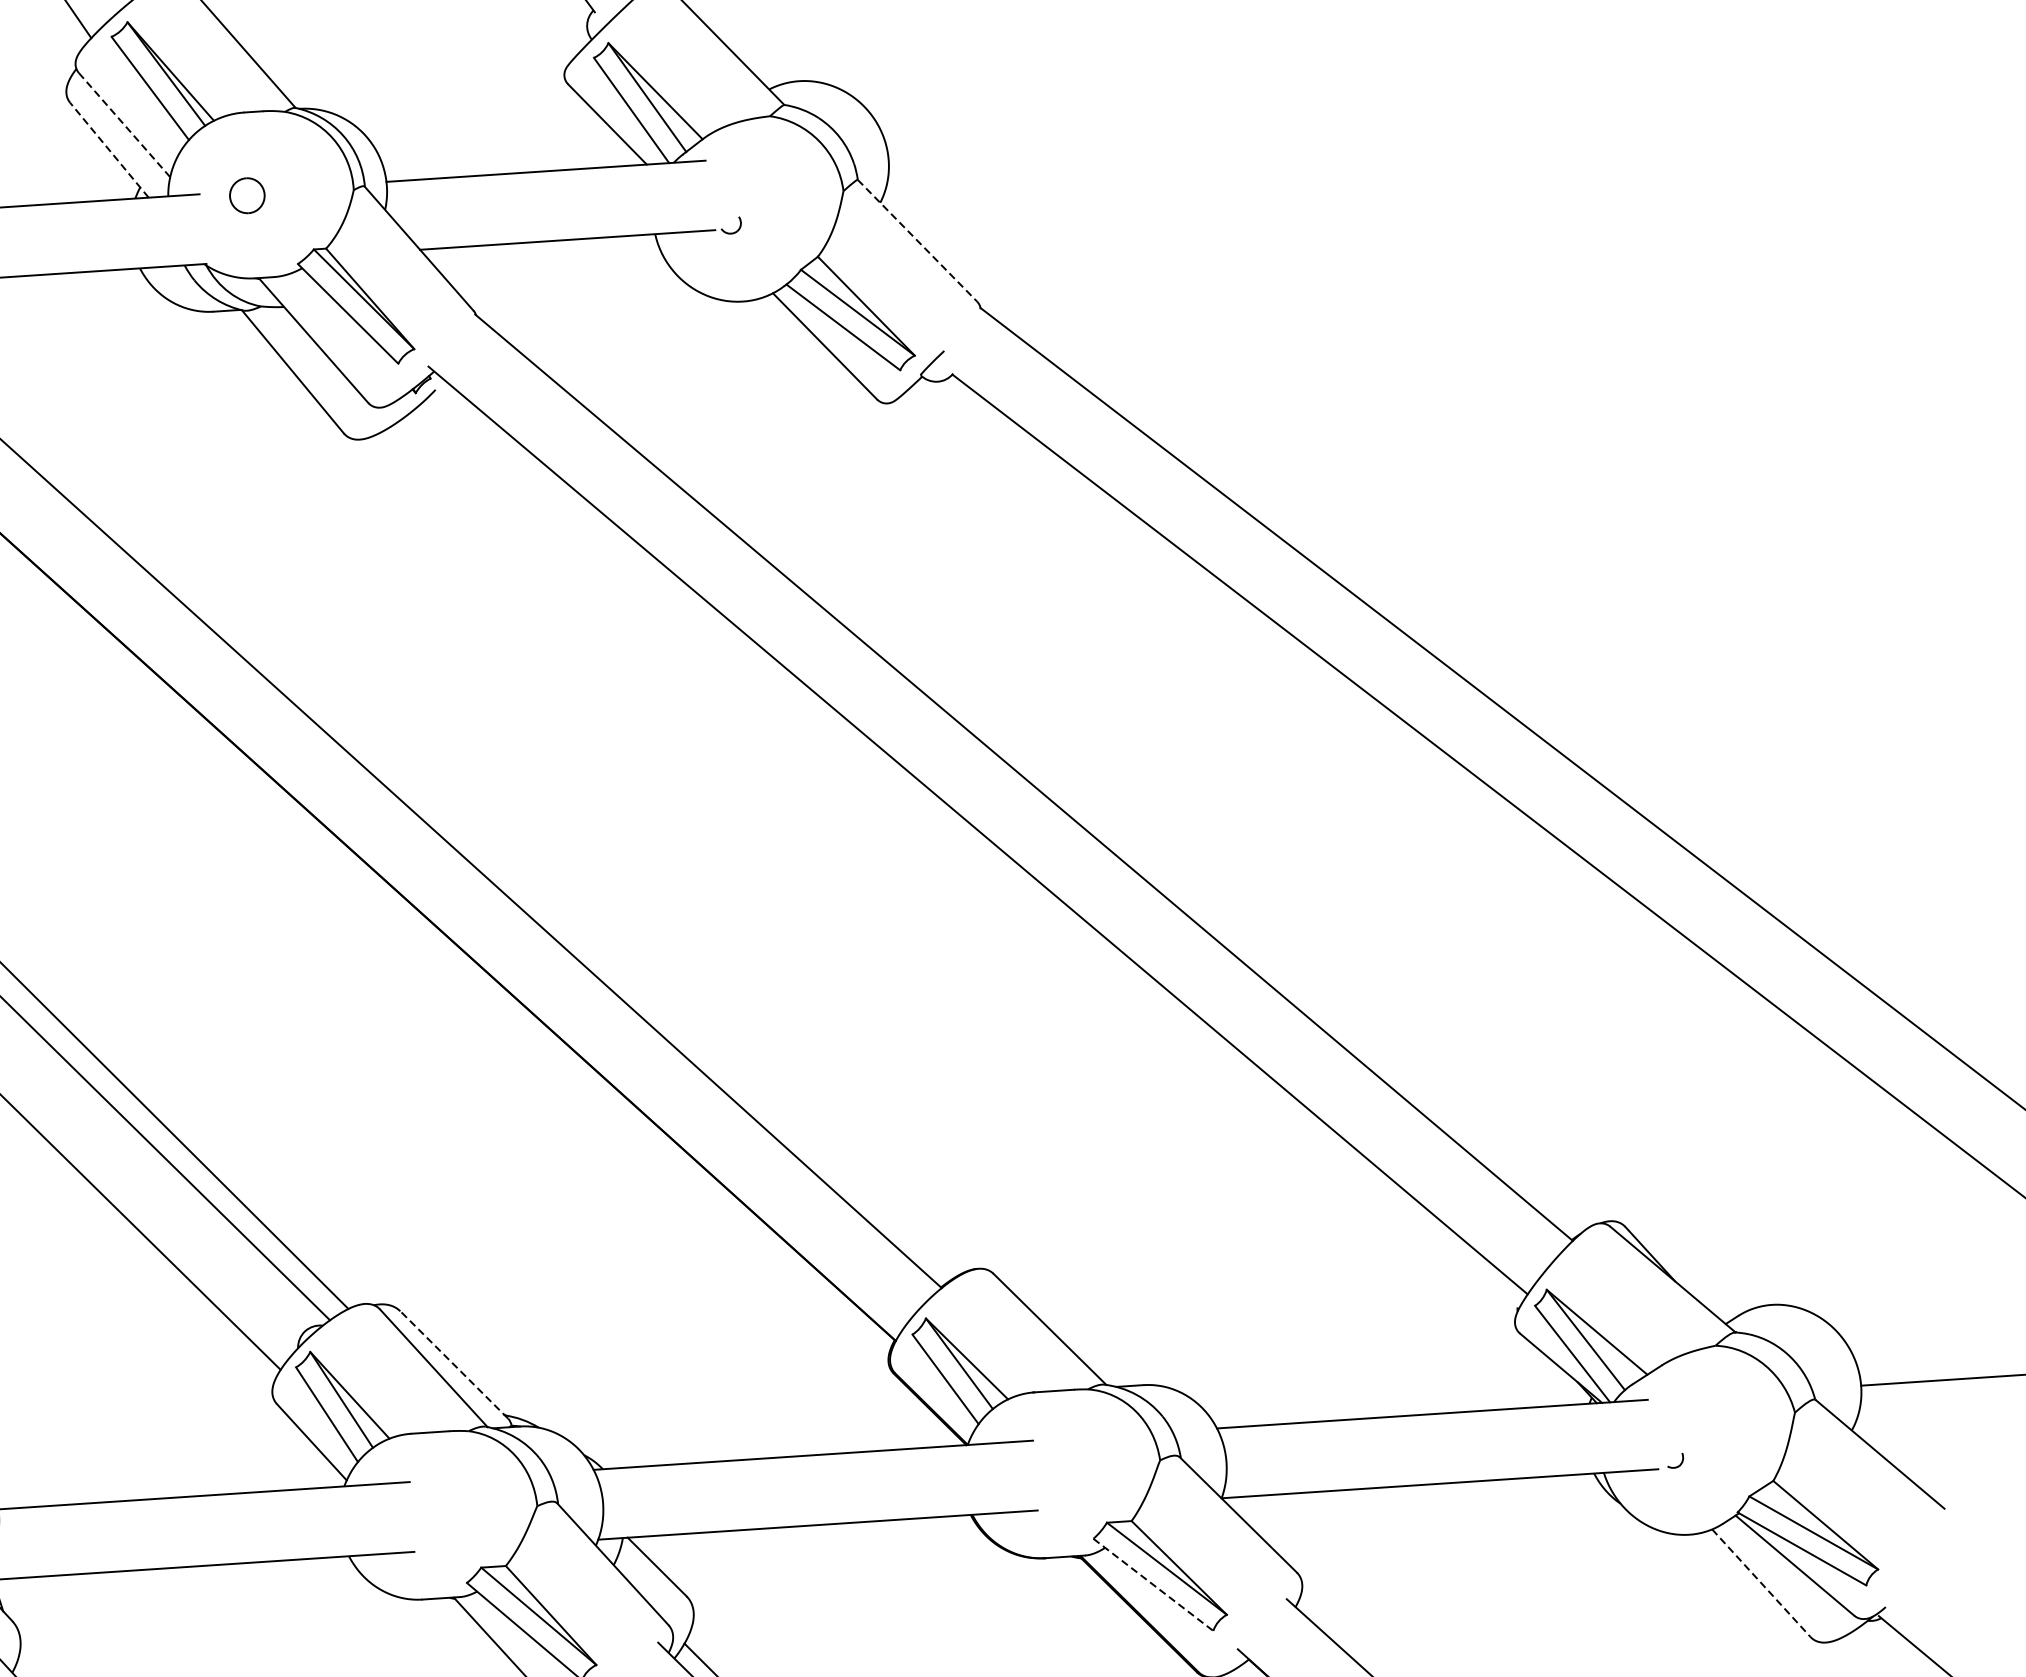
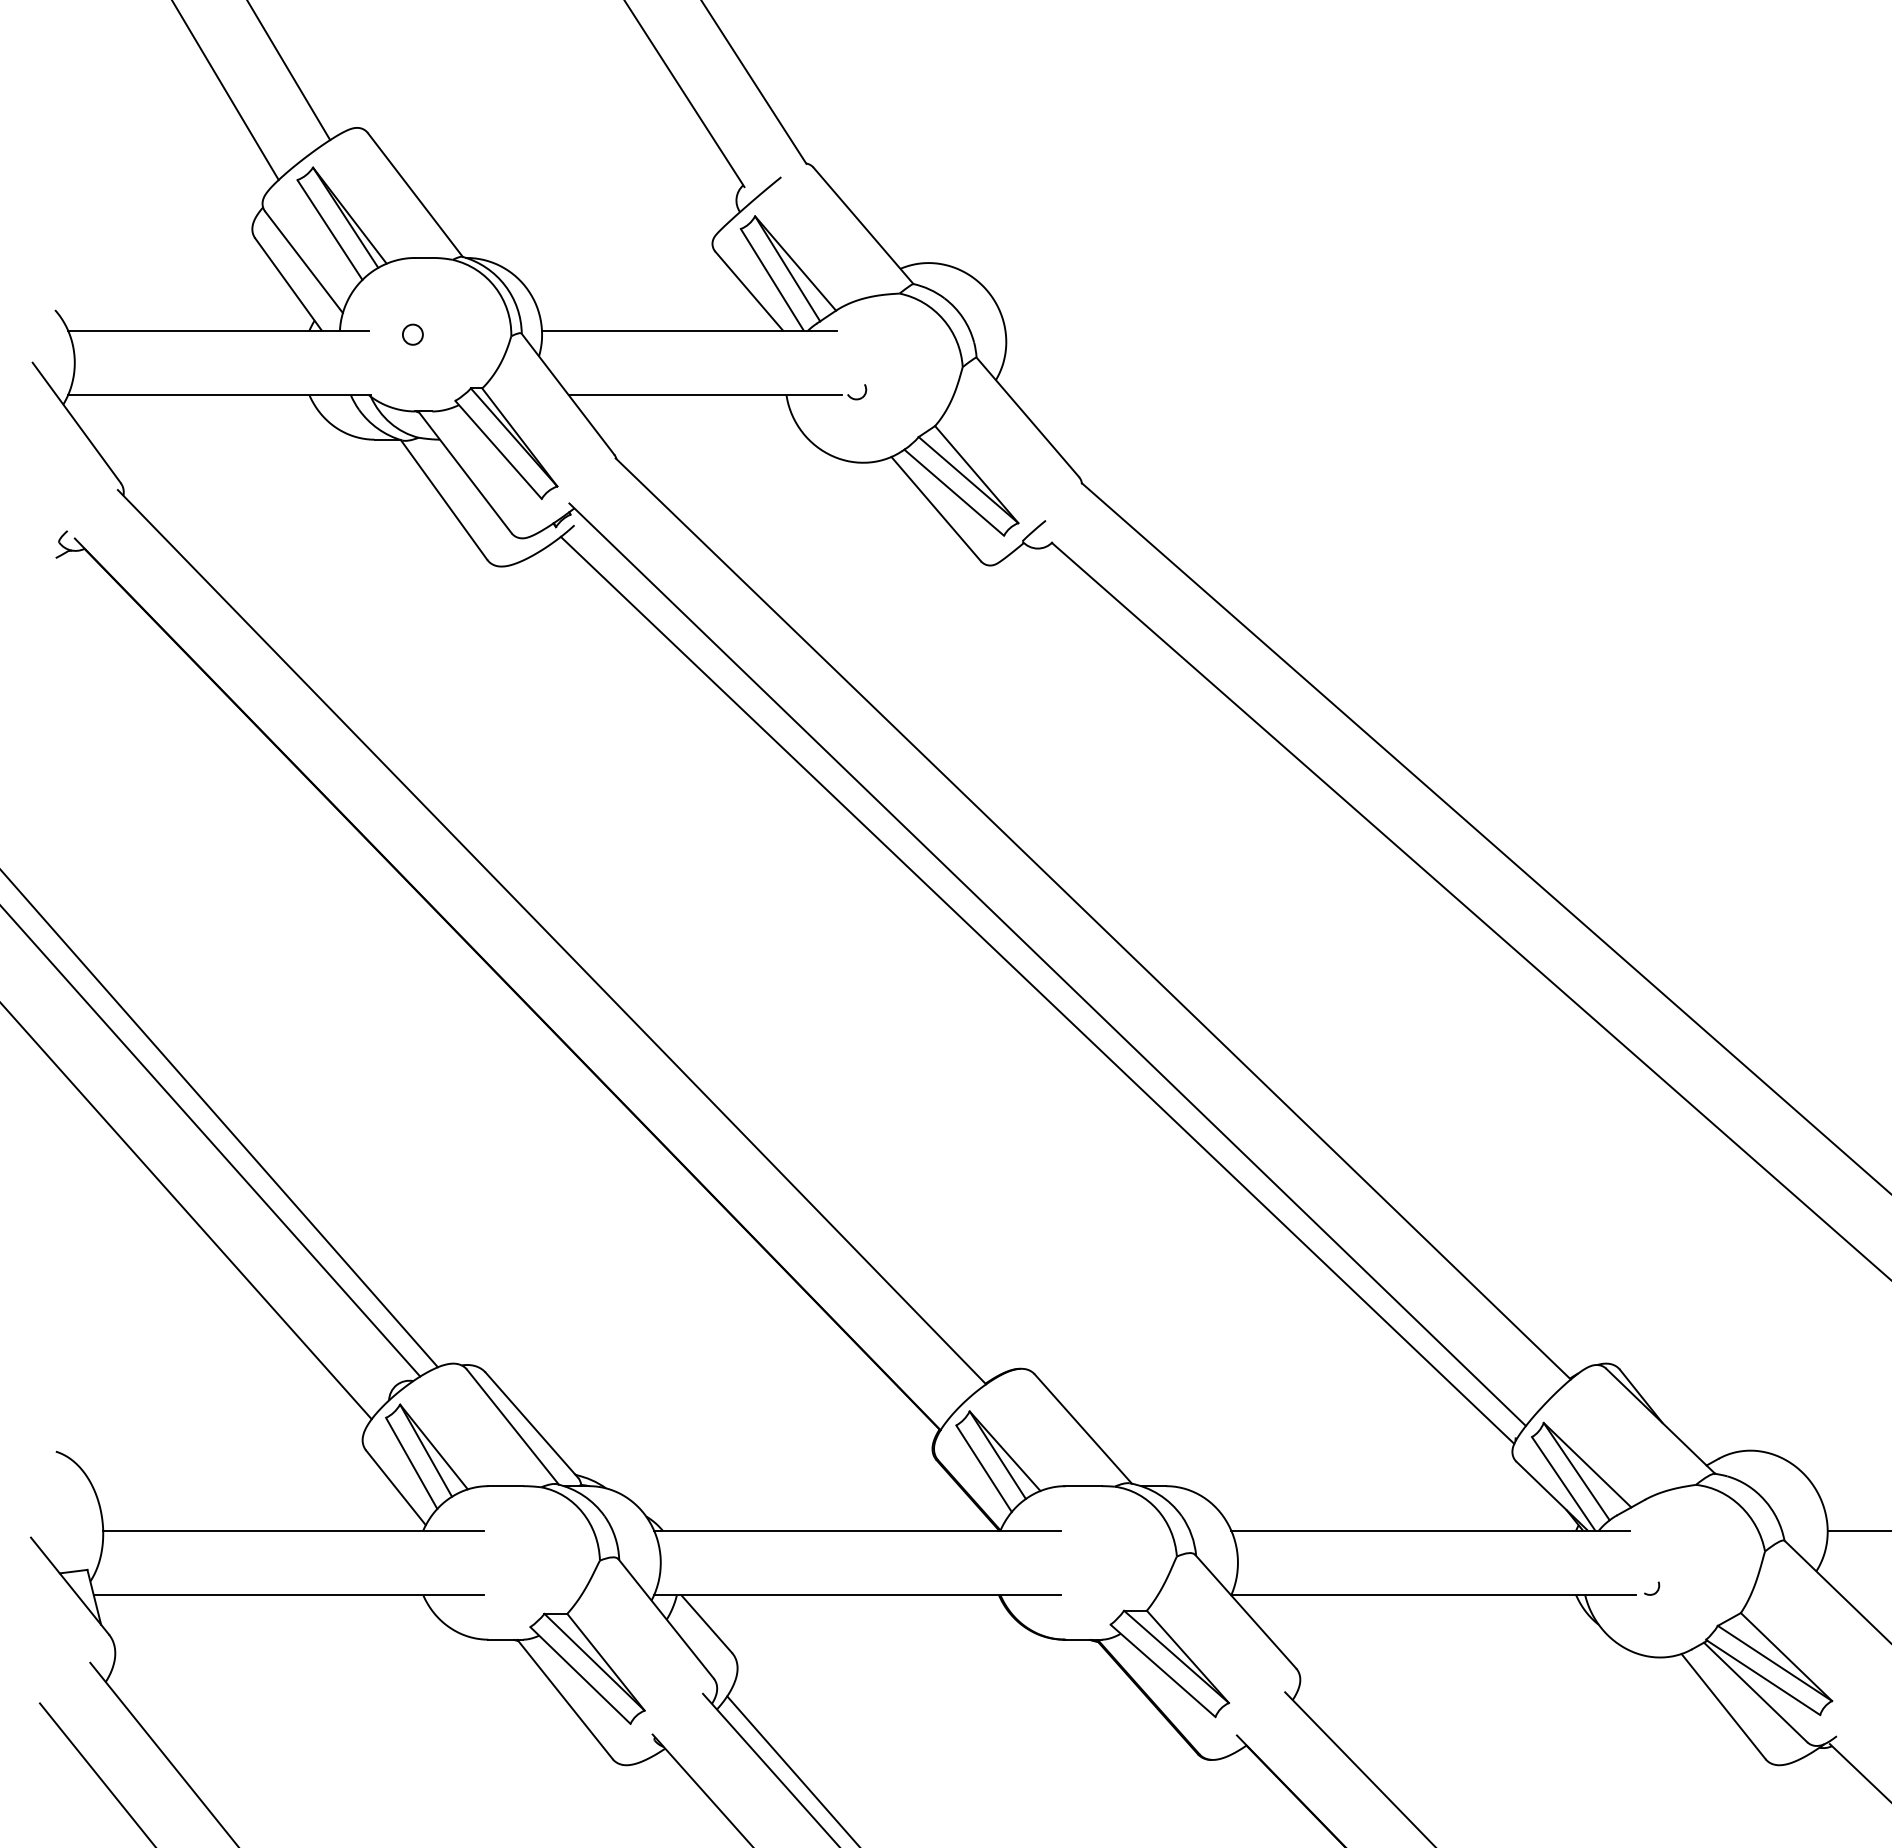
line: (125, 125) -> (304, 262), dashed -> solid
line: (109, 150) -> (288, 284), dashed -> solid
part: (246, 195) -> (412, 334), size x0.62
line: (917, 240) -> (1027, 417), dashed -> solid
line: (968, 857) -> (1037, 989), added
line: (453, 1364) -> (531, 1424), dashed -> solid
line: (1761, 1583) -> (1723, 1706), dashed -> solid
line: (1153, 1584) -> (1163, 1670), dashed -> solid

